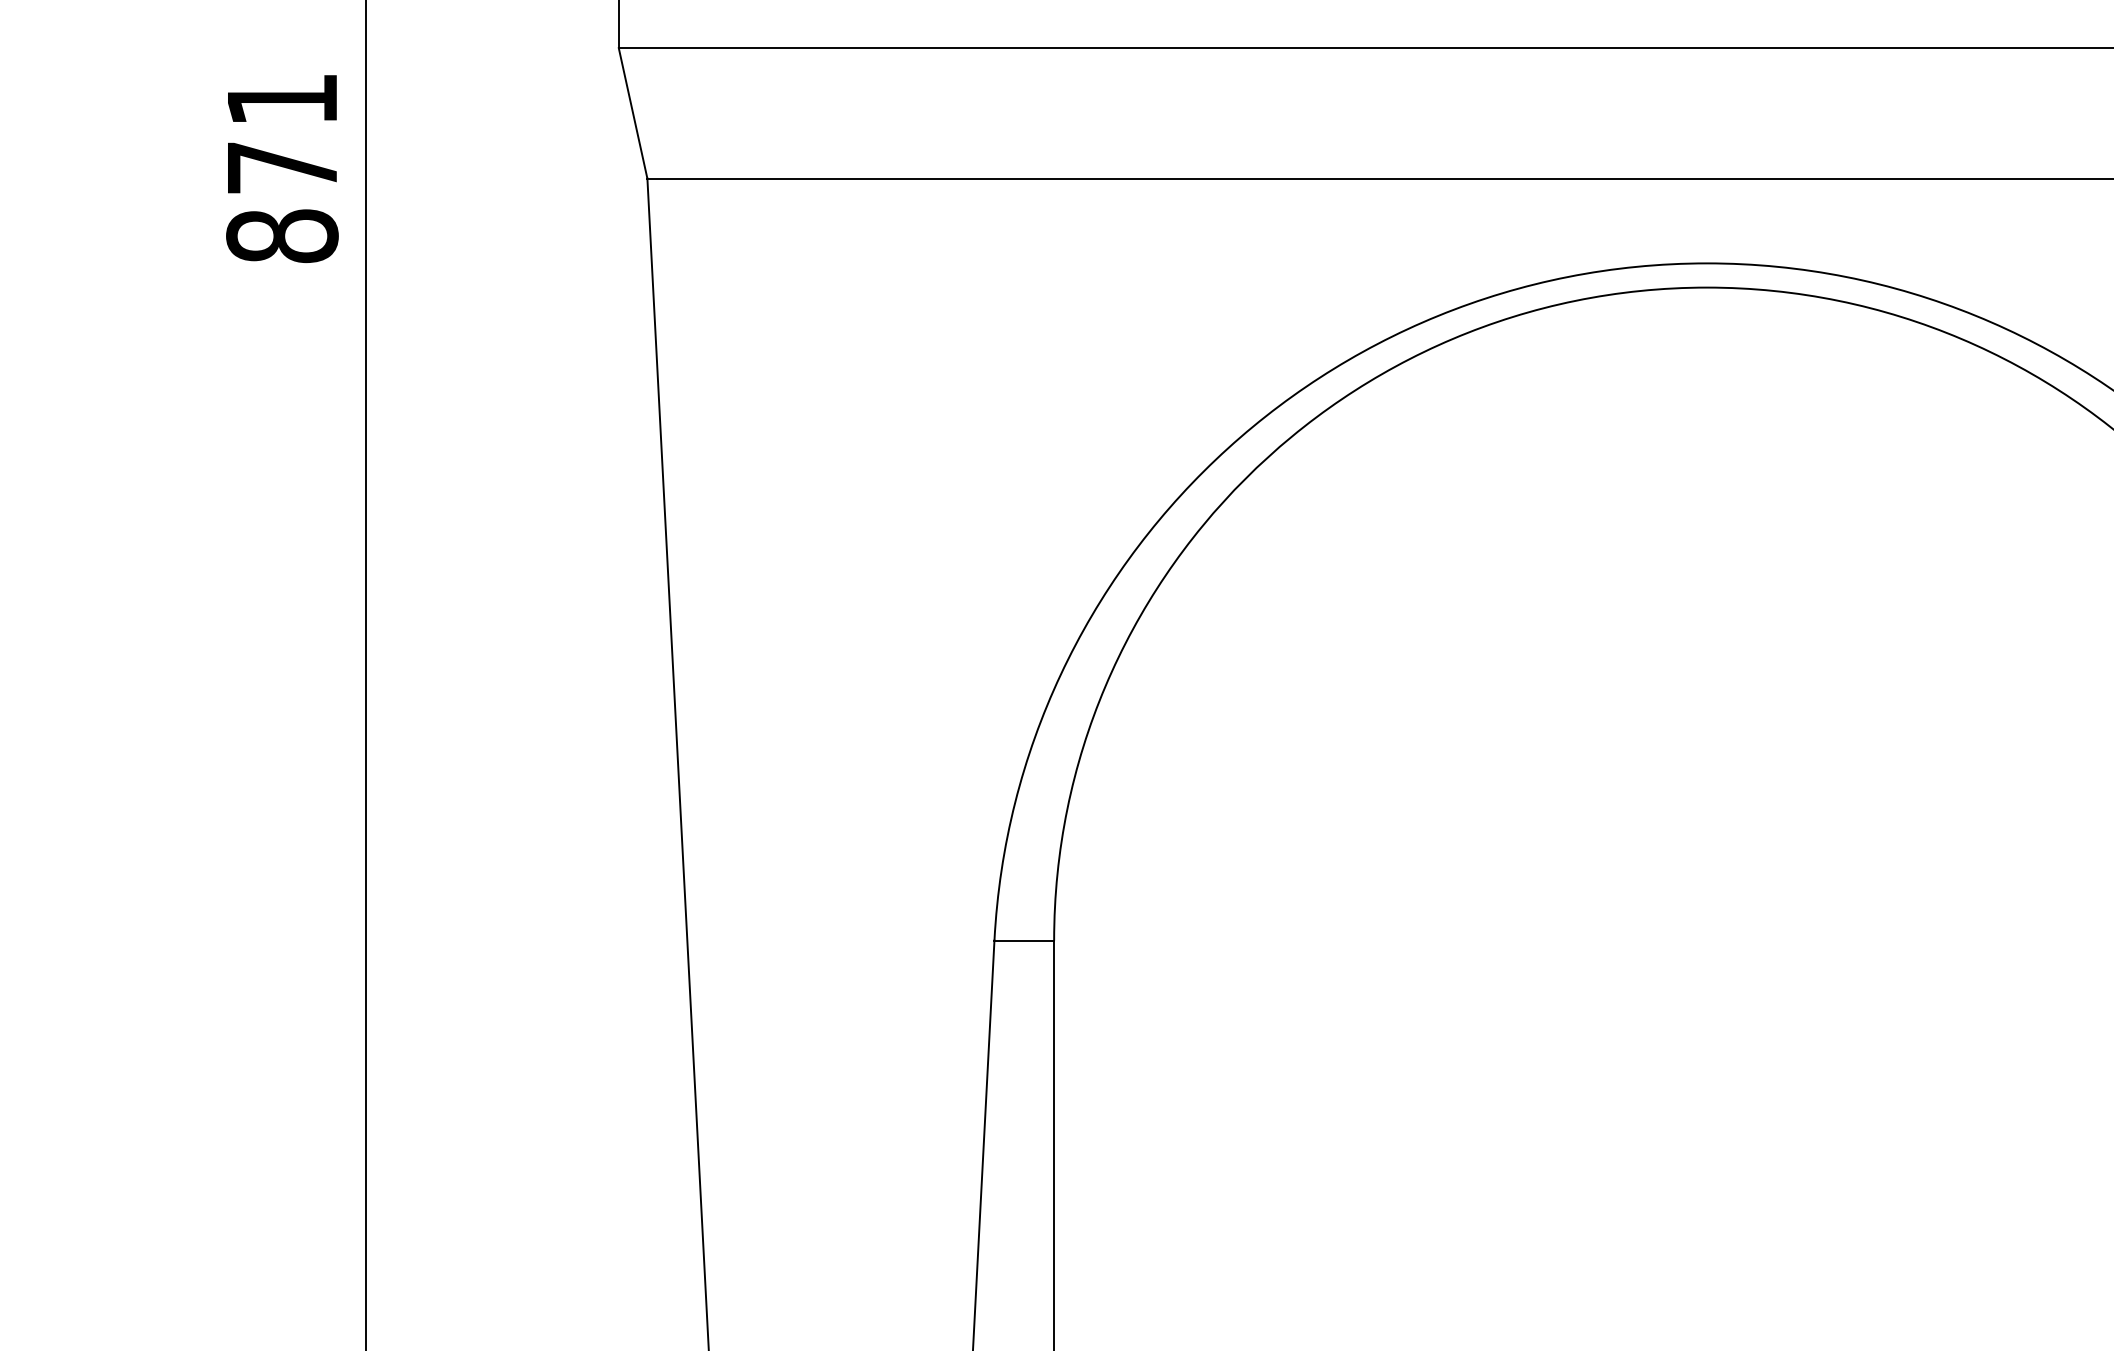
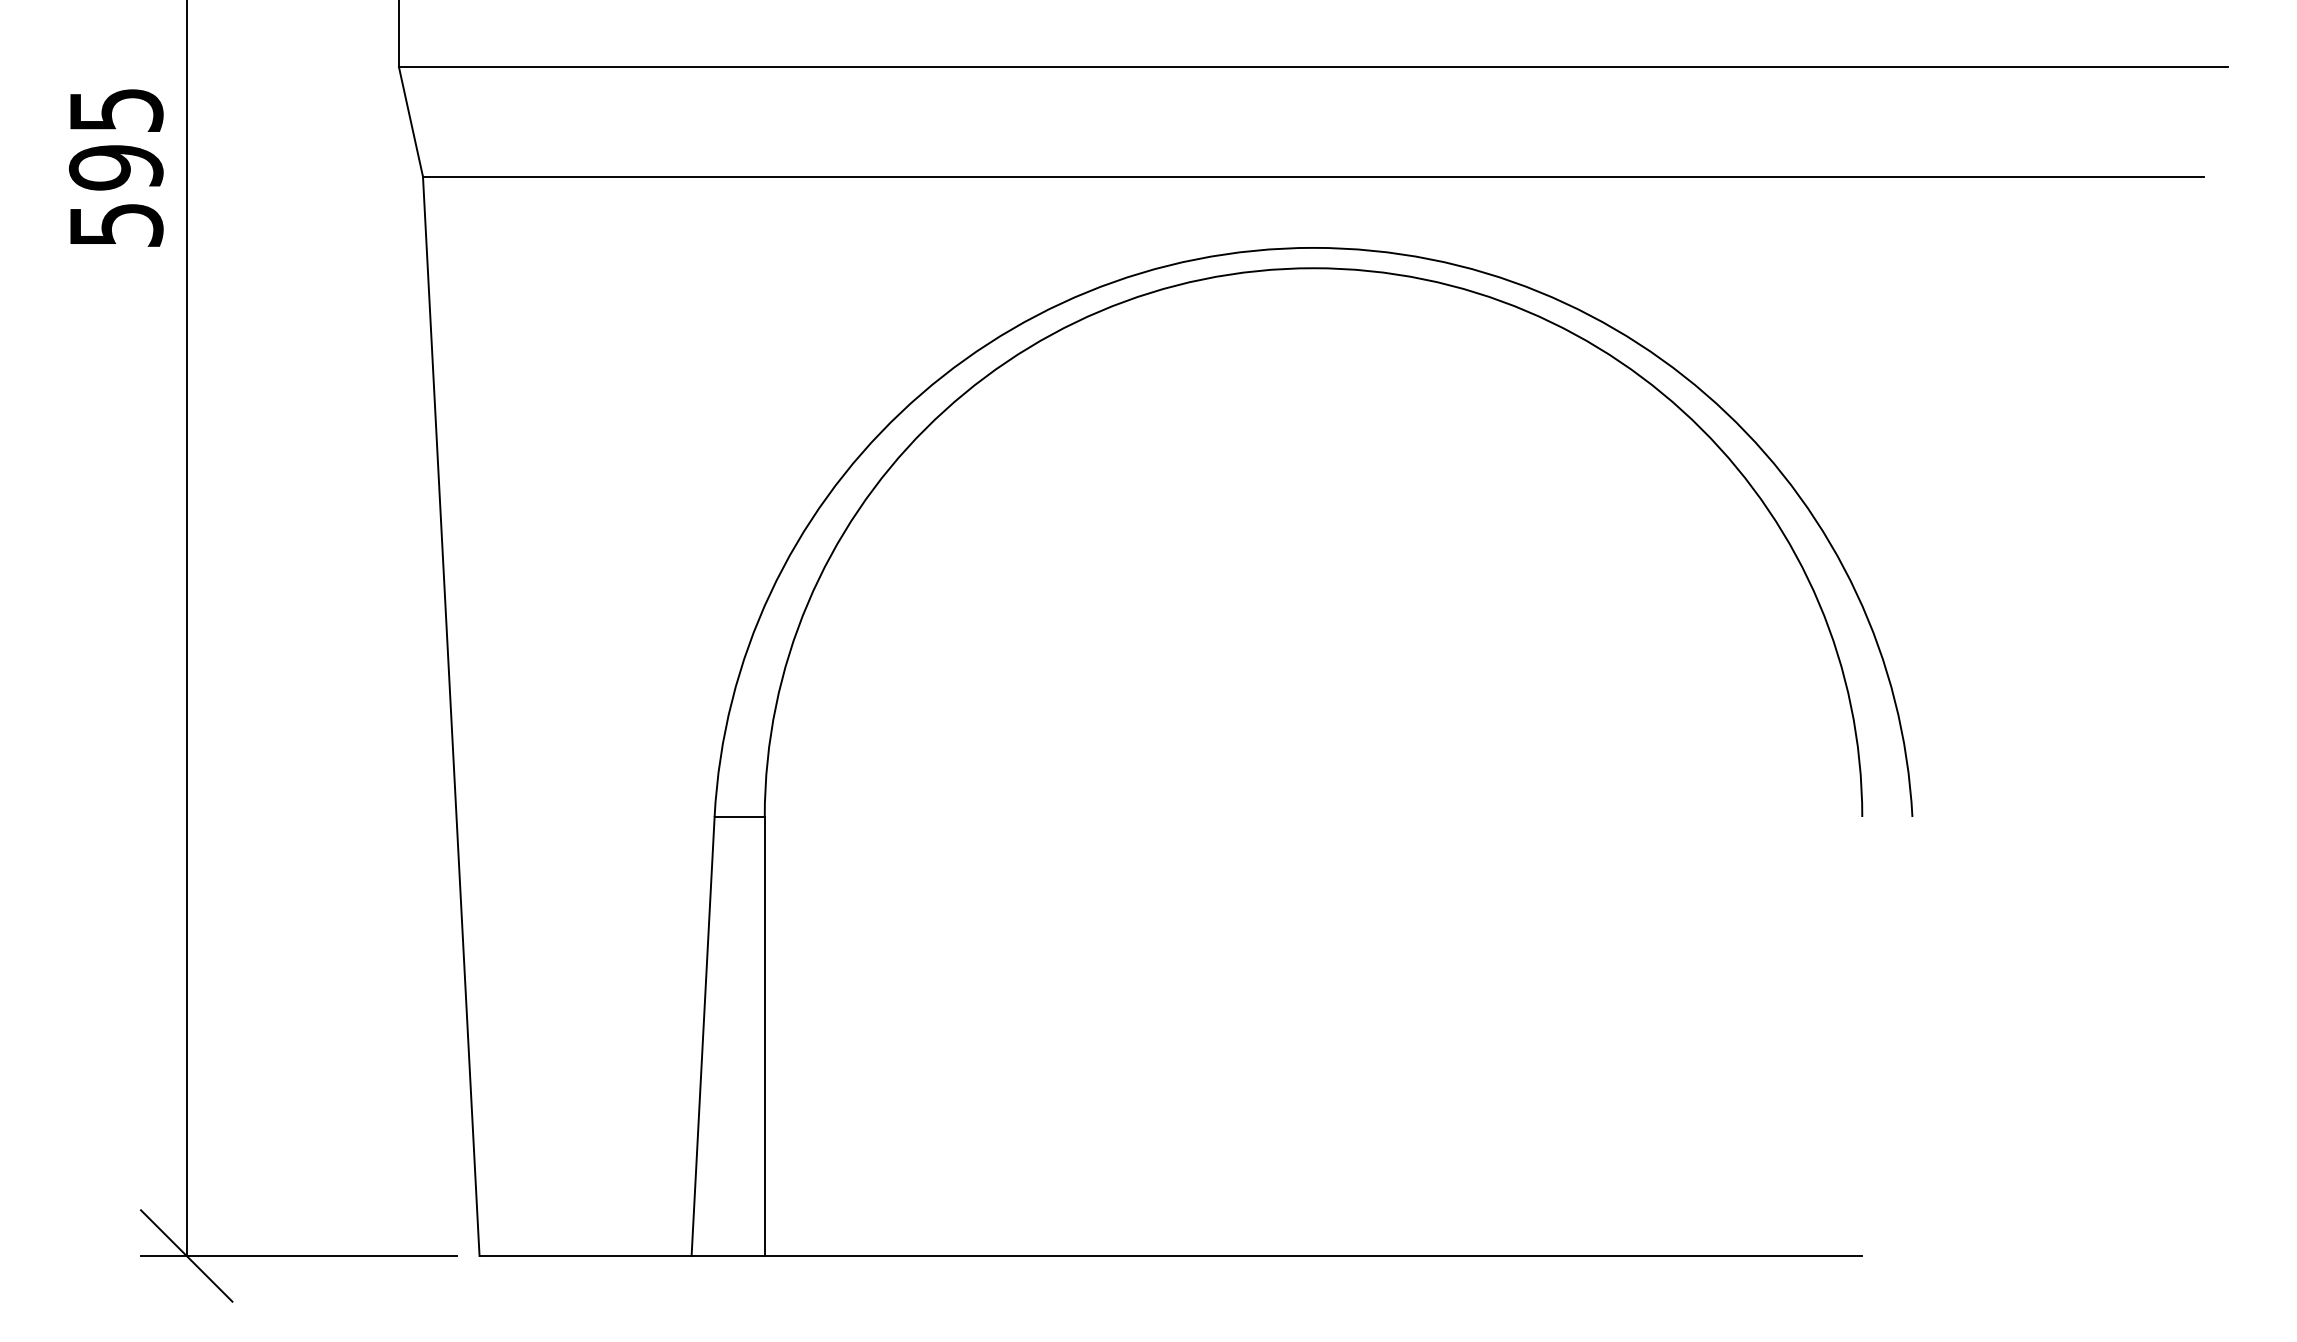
text: (281, 168) -> (115, 168), 871 -> 595

